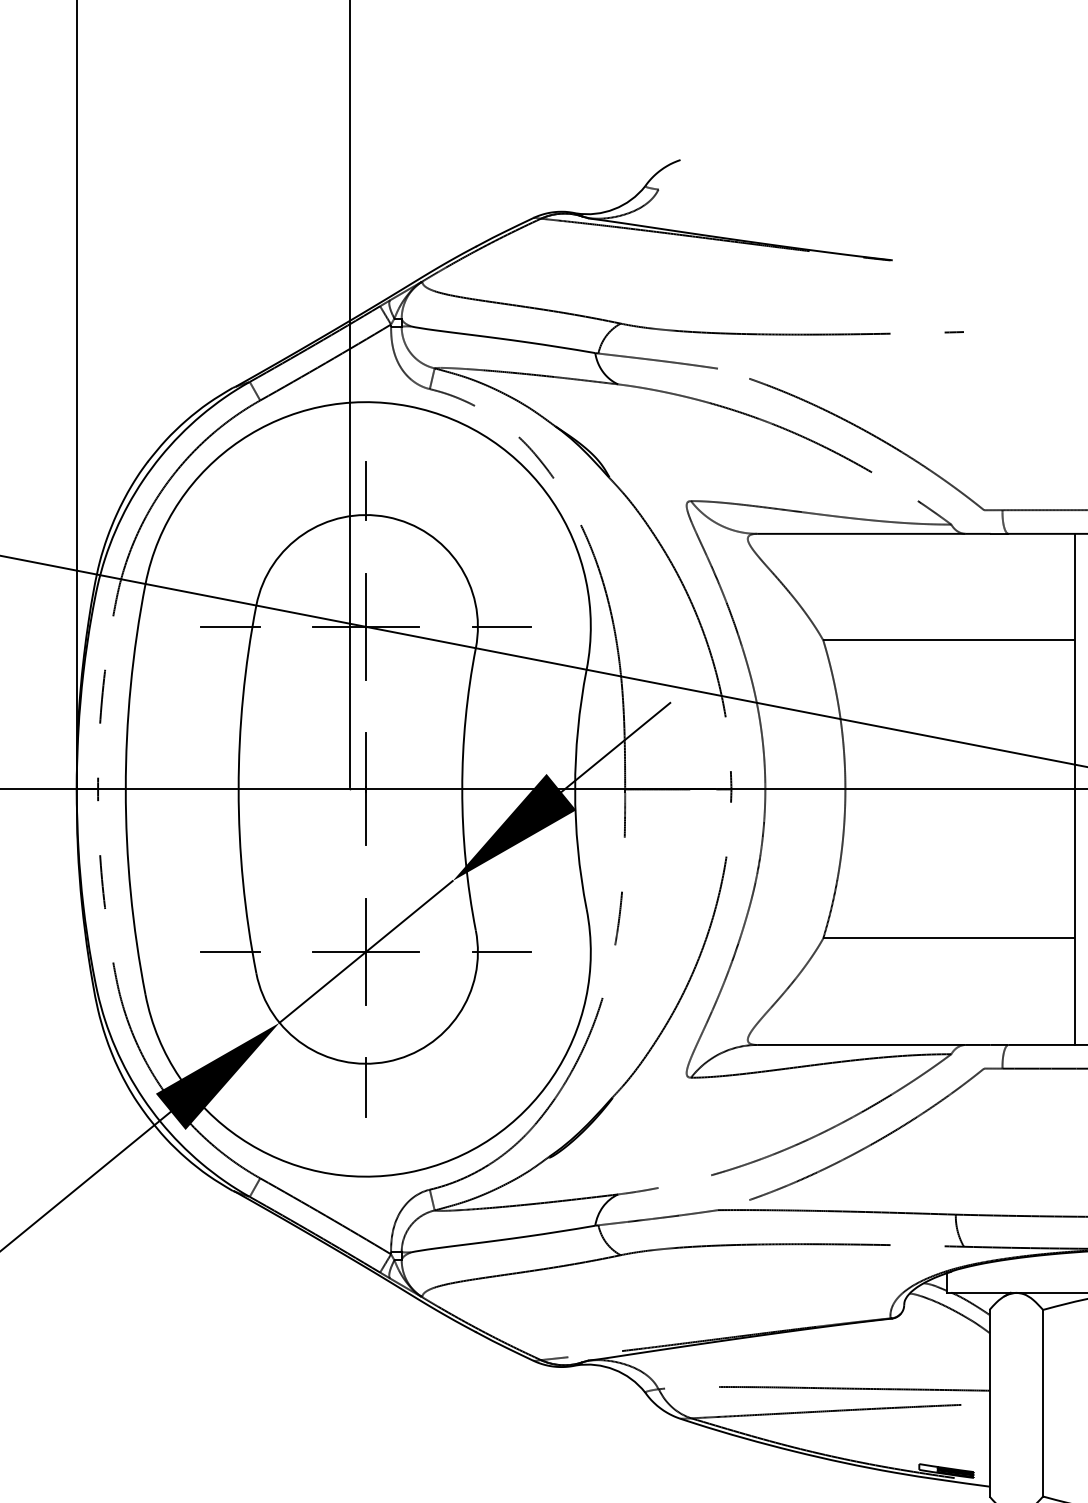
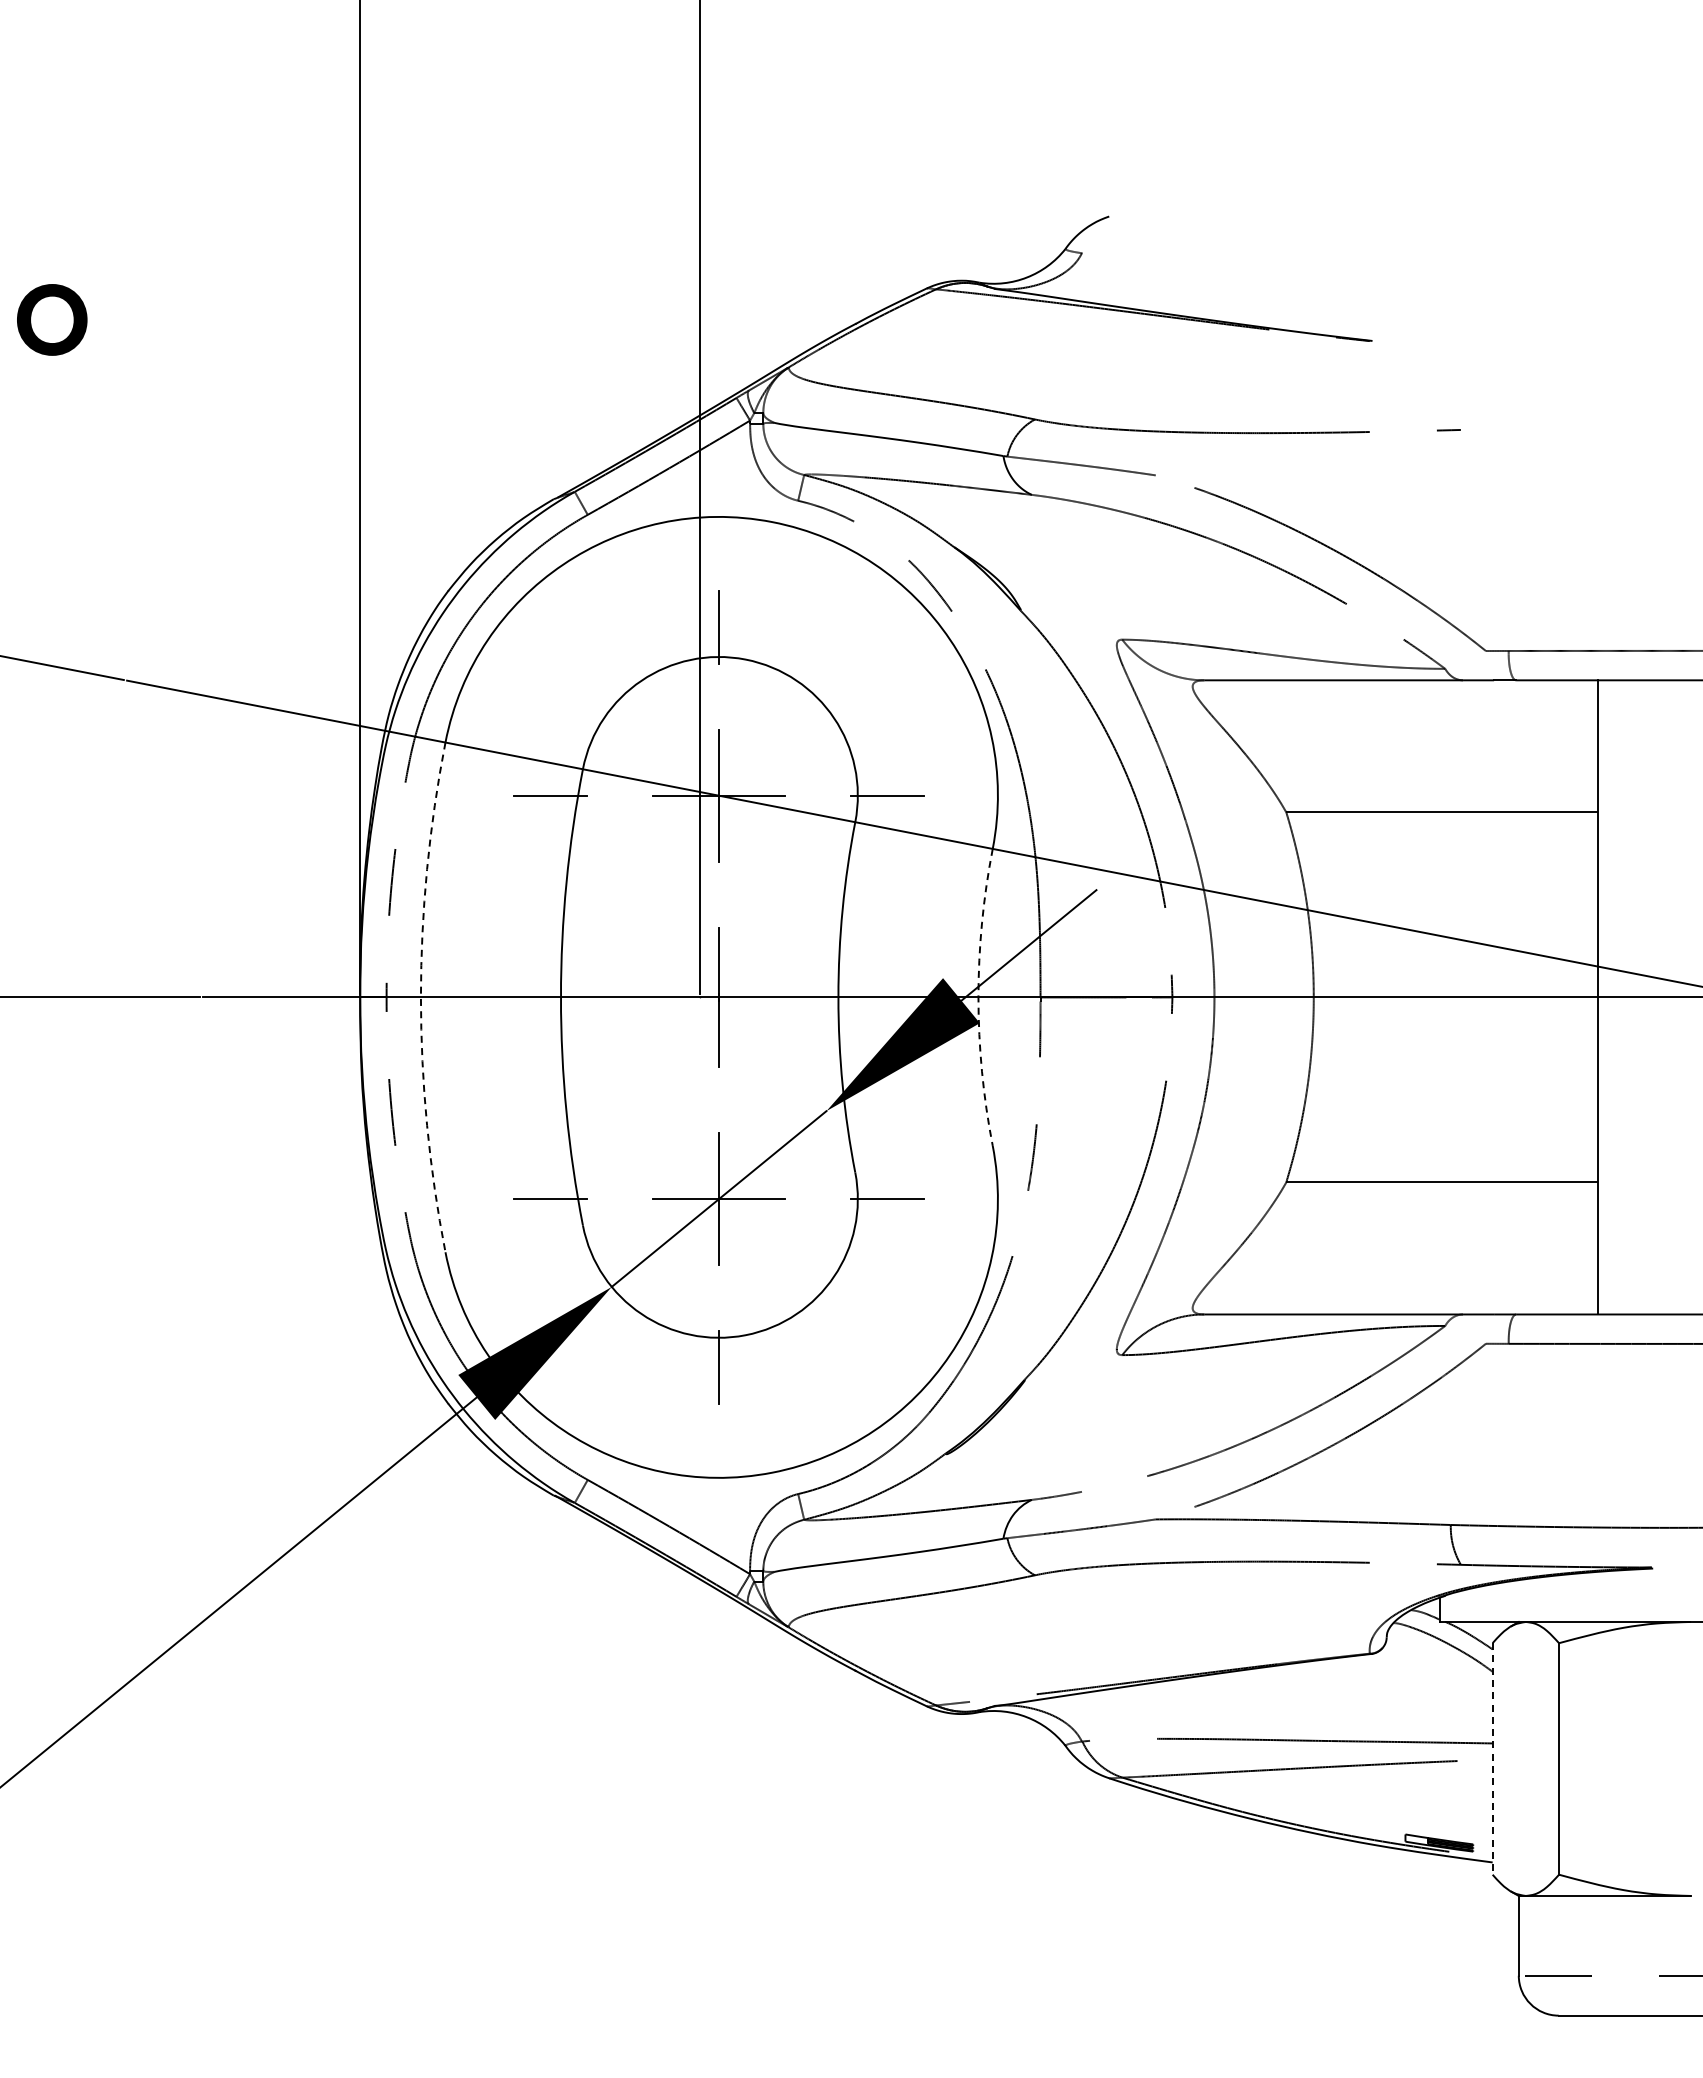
arc: (125, 789) -> (420, 997), solid -> dashed
arc: (575, 789) -> (978, 997), solid -> dashed
line: (989, 1402) -> (1492, 1758), solid -> dashed

